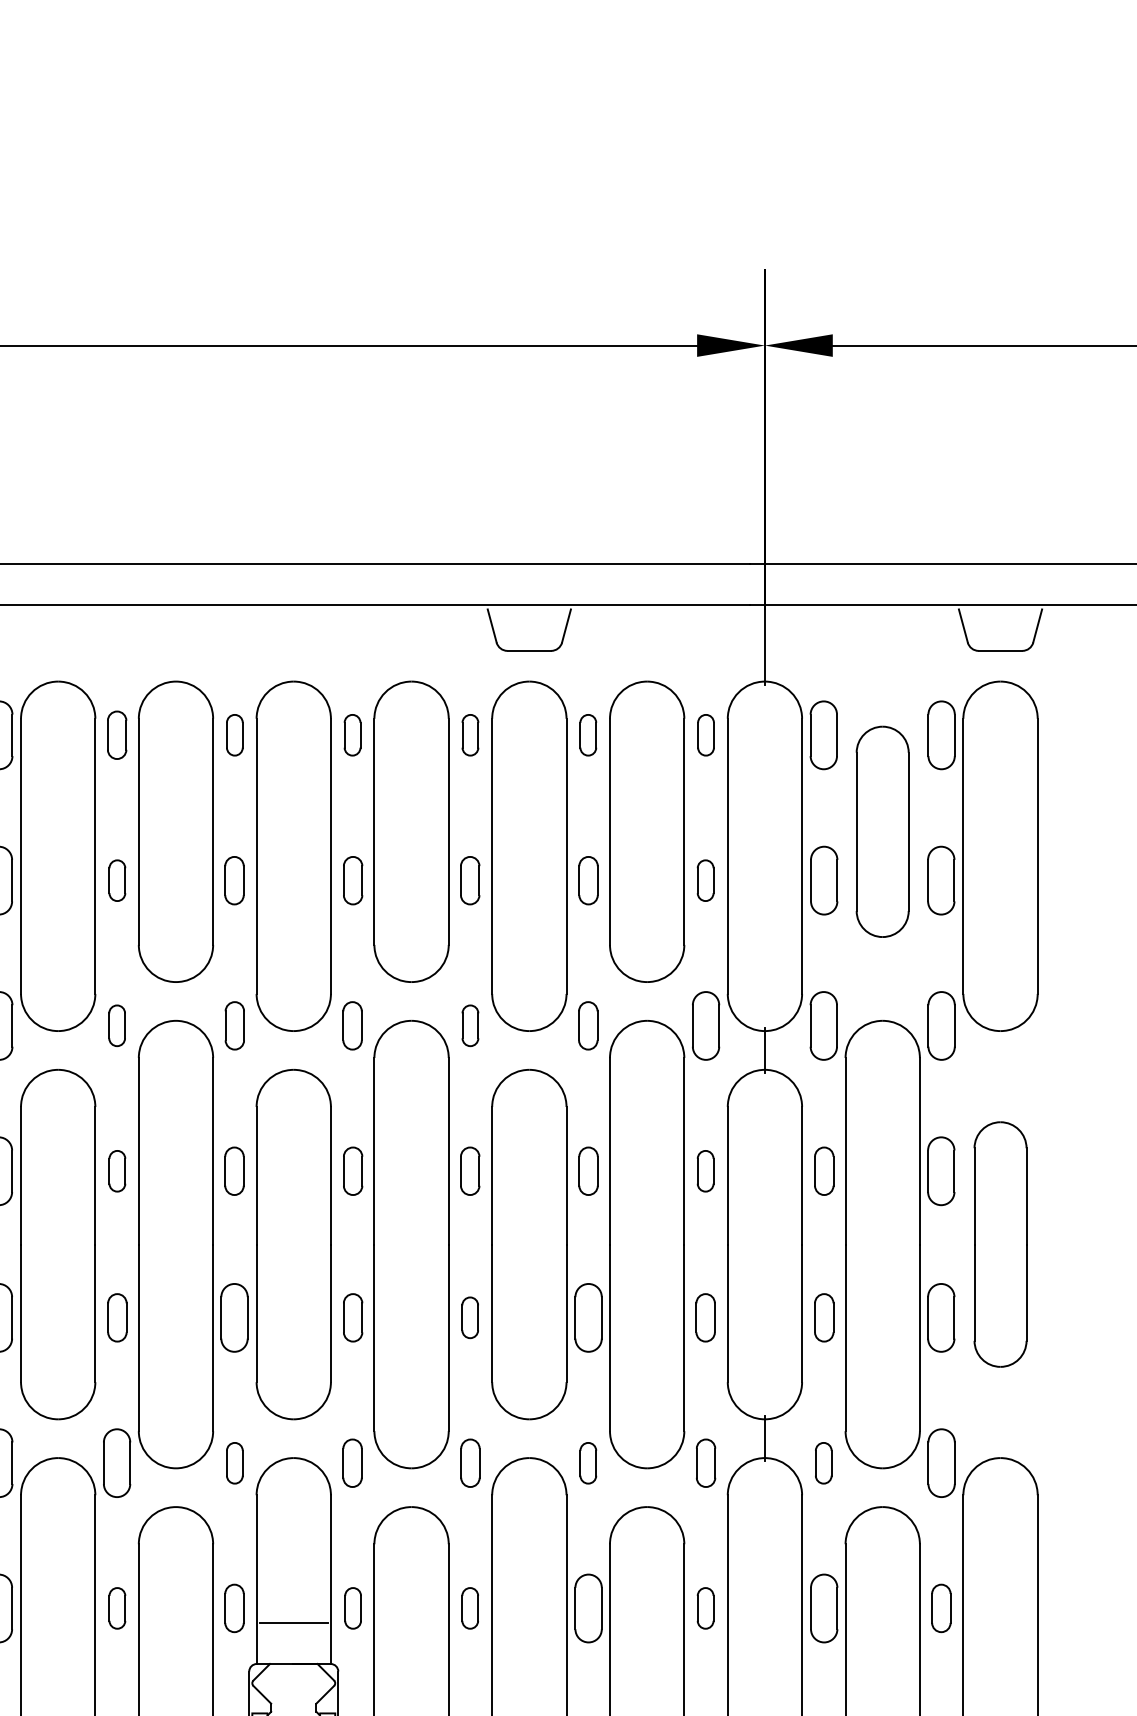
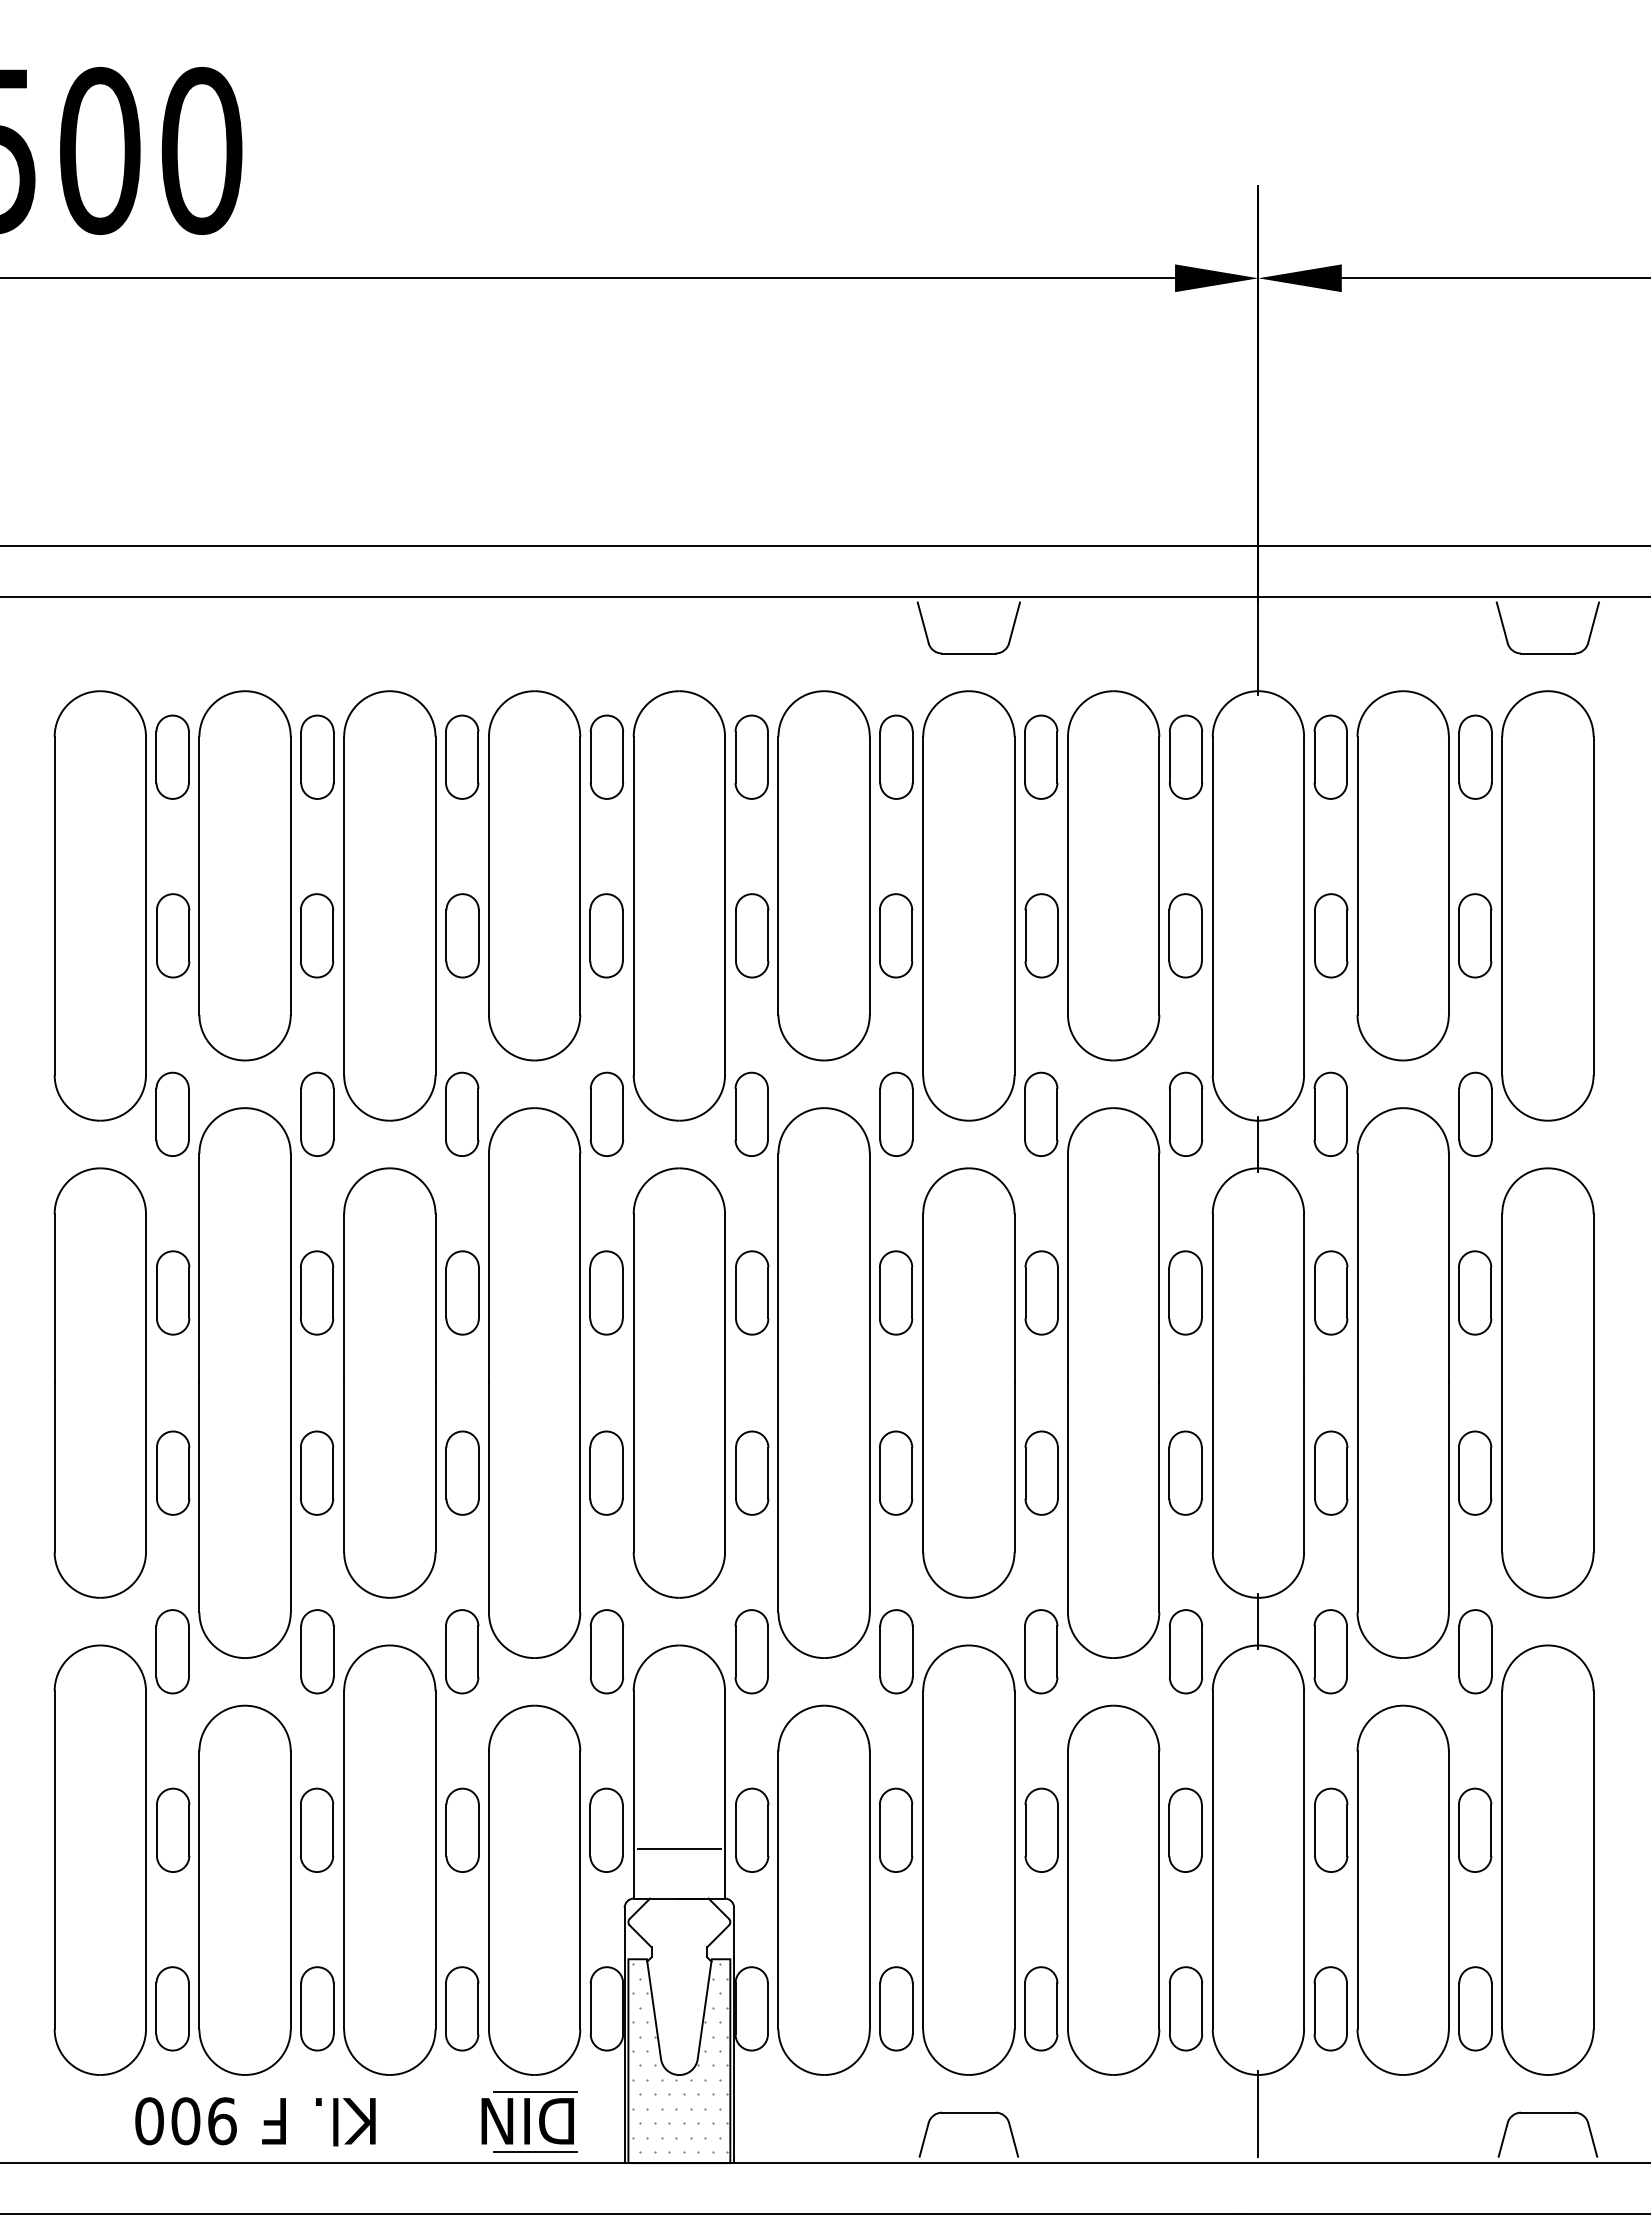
part: (117, 734) -> (462, 756), size x1.43
part: (234, 734) -> (606, 756), size x1.67
part: (352, 734) -> (751, 756), size x1.67
part: (470, 734) -> (896, 756), size x1.67
part: (588, 734) -> (1041, 756), size x1.67
part: (705, 734) -> (1185, 756), size x1.67
part: (882, 831) -> (1402, 875), size x1.43
part: (117, 880) -> (462, 935), size x1.67
part: (234, 880) -> (606, 935), size x1.43
part: (353, 880) -> (752, 935), size x1.43
part: (470, 880) -> (896, 935), size x1.43
part: (588, 880) -> (1041, 935), size x1.43
part: (705, 880) -> (1185, 935), size x1.67
part: (117, 1025) -> (462, 1113), size x1.67
part: (234, 1025) -> (606, 1113), size x1.43
part: (352, 1025) -> (751, 1113), size x1.43
part: (470, 1025) -> (896, 1113), size x1.67
part: (588, 1025) -> (1041, 1113), size x1.43
part: (117, 1170) -> (462, 1292), size x1.67
part: (234, 1170) -> (606, 1292), size x1.43
part: (353, 1170) -> (752, 1292), size x1.43
part: (470, 1170) -> (896, 1292), size x1.43
part: (588, 1170) -> (1041, 1292), size x1.43
part: (705, 1170) -> (1185, 1292), size x1.67
part: (824, 1170) -> (1331, 1292), size x1.43
part: (1000, 1244) -> (1547, 1382), size x1.43
part: (117, 1317) -> (462, 1472), size x1.43
part: (353, 1317) -> (752, 1472), size x1.43
part: (470, 1317) -> (896, 1472), size x1.67
part: (705, 1317) -> (1185, 1472), size x1.43
part: (824, 1317) -> (1331, 1472), size x1.43
part: (234, 1462) -> (606, 1651), size x1.67
part: (352, 1462) -> (751, 1651), size x1.43
part: (470, 1462) -> (896, 1651), size x1.43
part: (588, 1462) -> (1041, 1651), size x1.67
part: (705, 1462) -> (1185, 1651), size x1.43
part: (823, 1462) -> (1330, 1651), size x1.67
part: (117, 1607) -> (462, 1829), size x1.67
part: (234, 1607) -> (606, 1829), size x1.43
part: (353, 1607) -> (752, 1829), size x1.67
part: (470, 1607) -> (896, 1829), size x1.67
part: (705, 1607) -> (1185, 1829), size x1.67
part: (941, 1607) -> (1475, 1829), size x1.43

